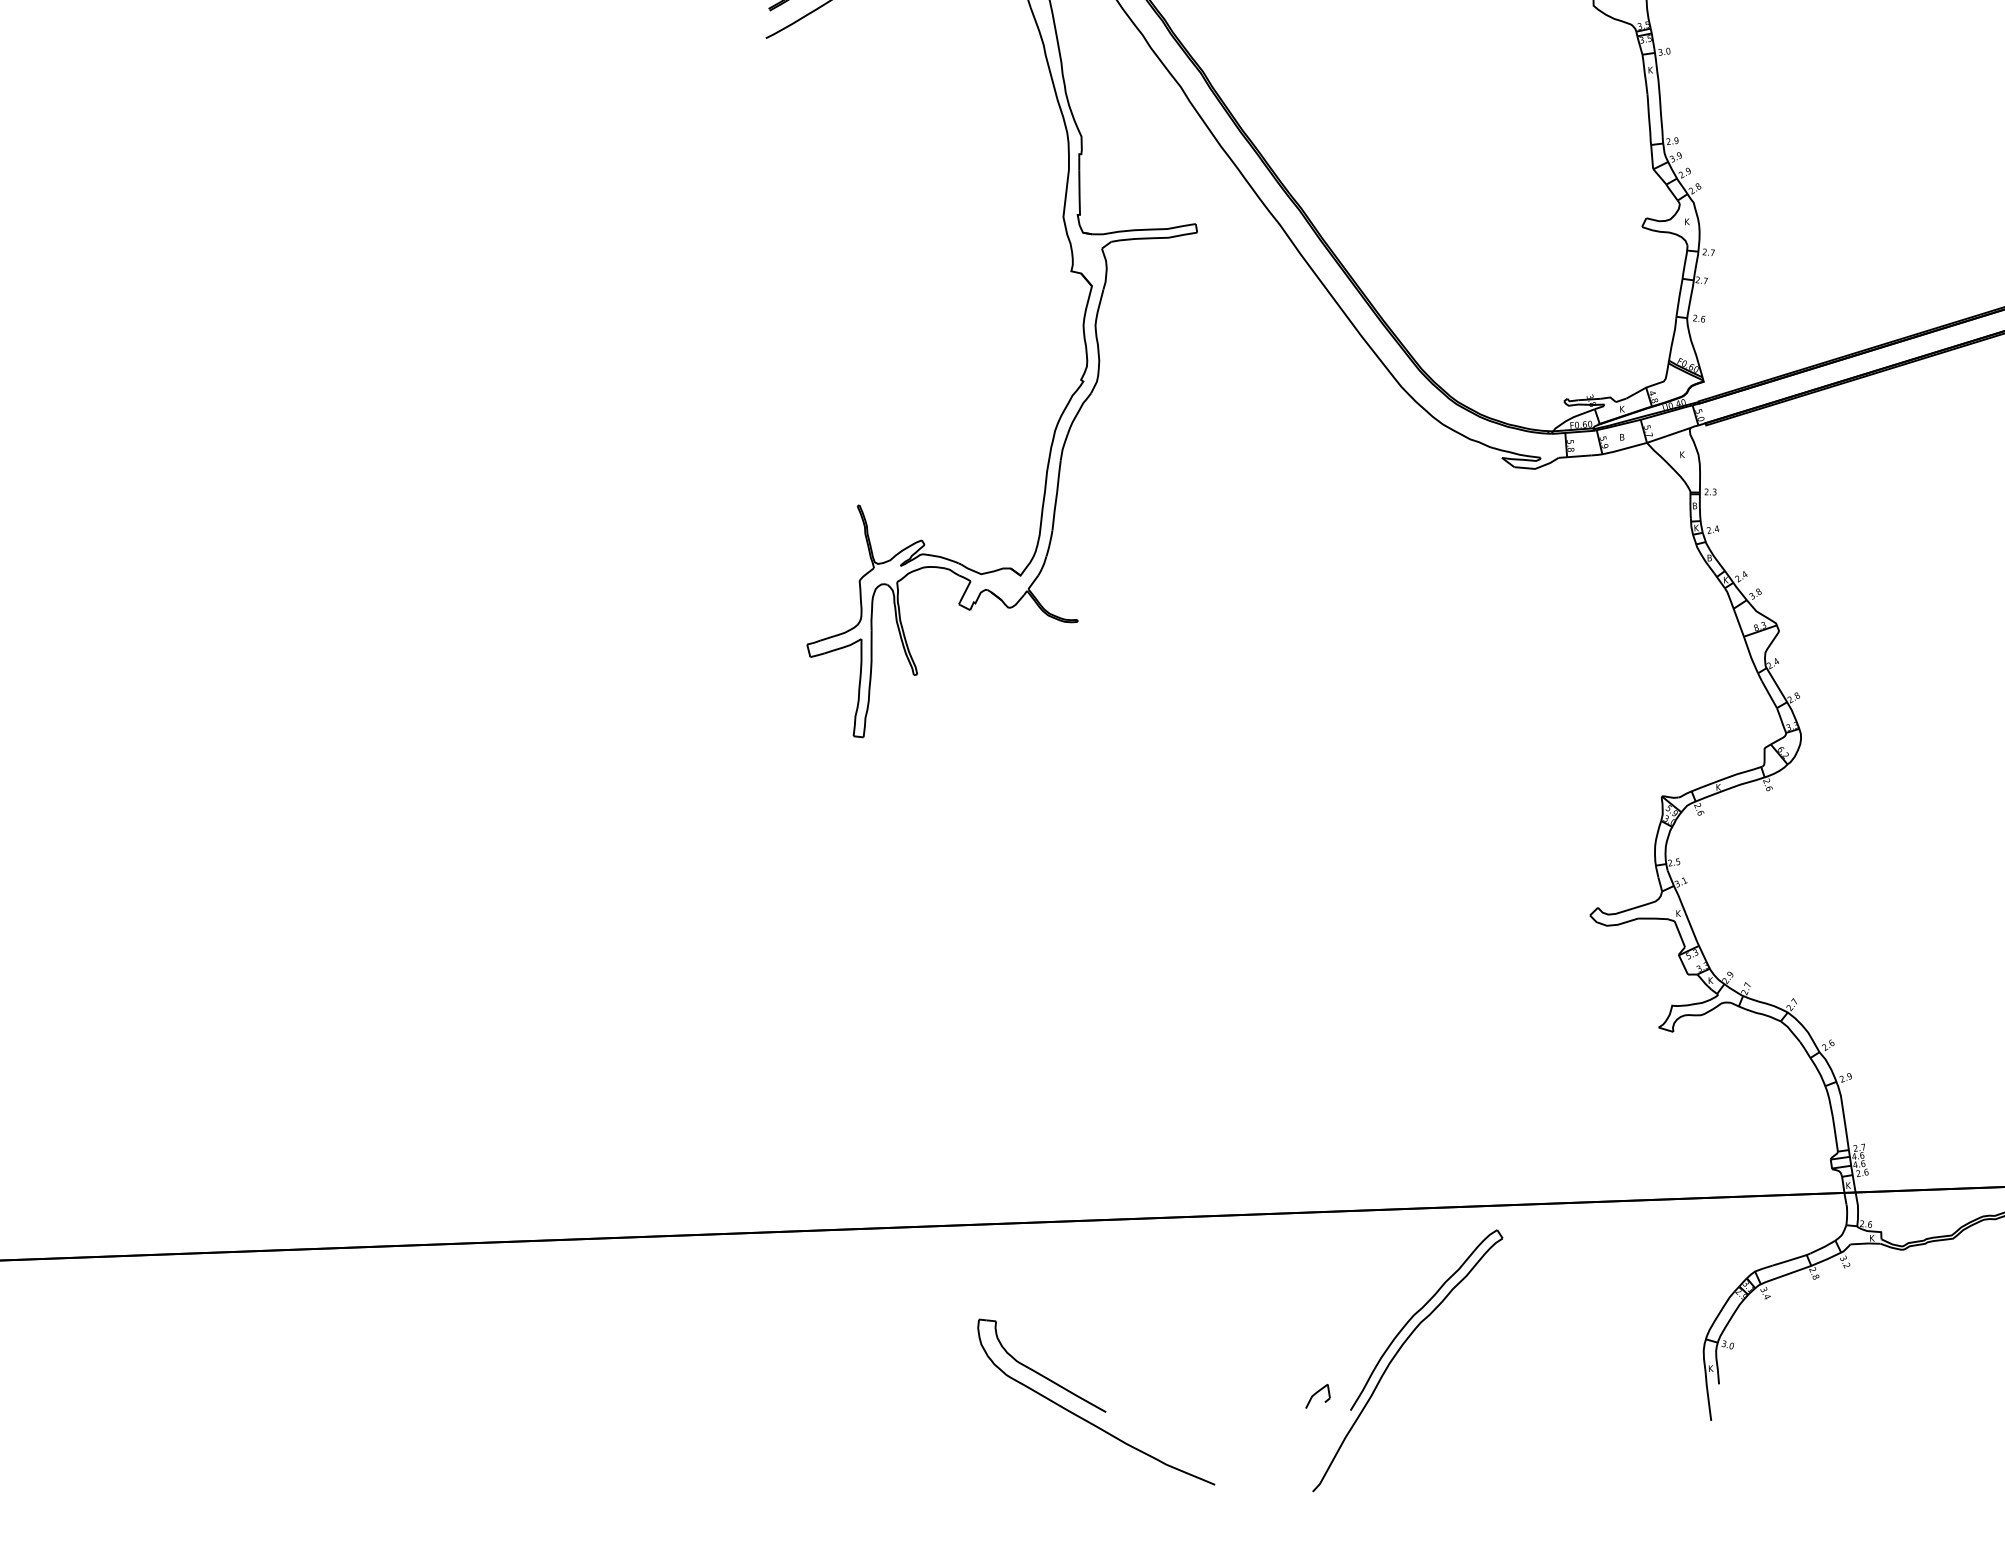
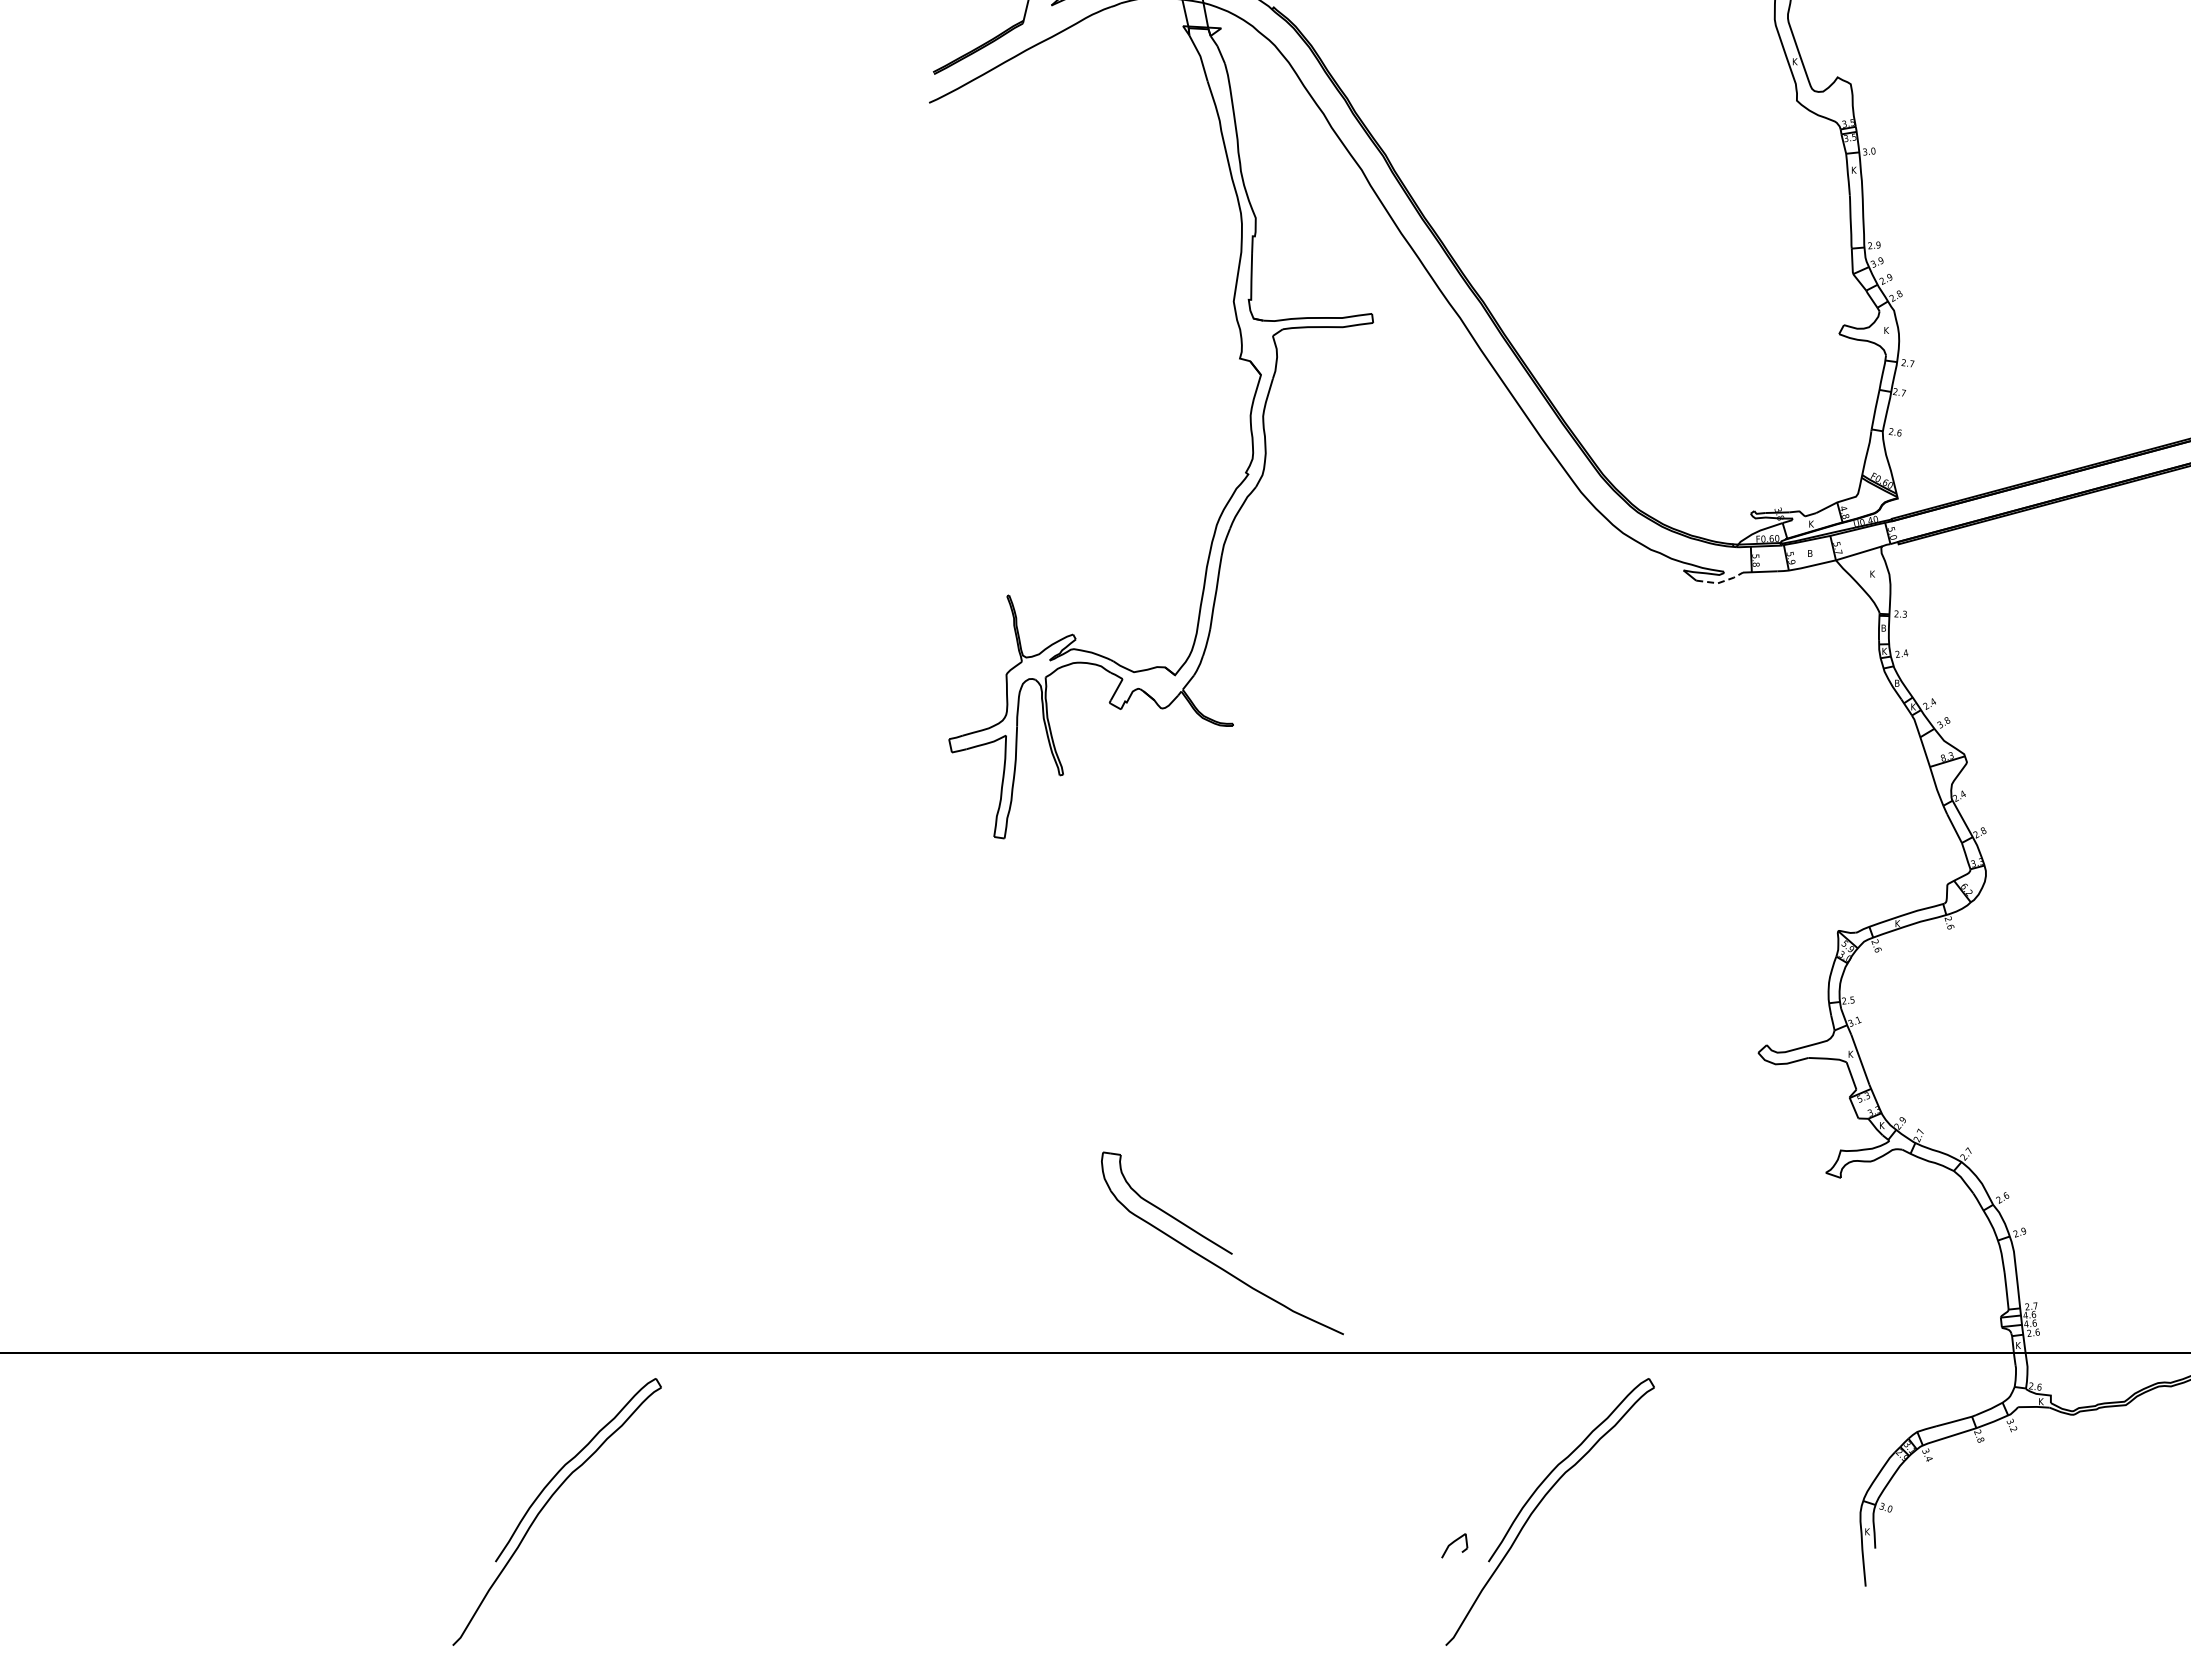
line: (1537, 468) -> (1720, 582), solid -> dashed
part: (451, 1386) -> (548, 1502), added
part: (1096, 1402) -> (1222, 1243), moved

